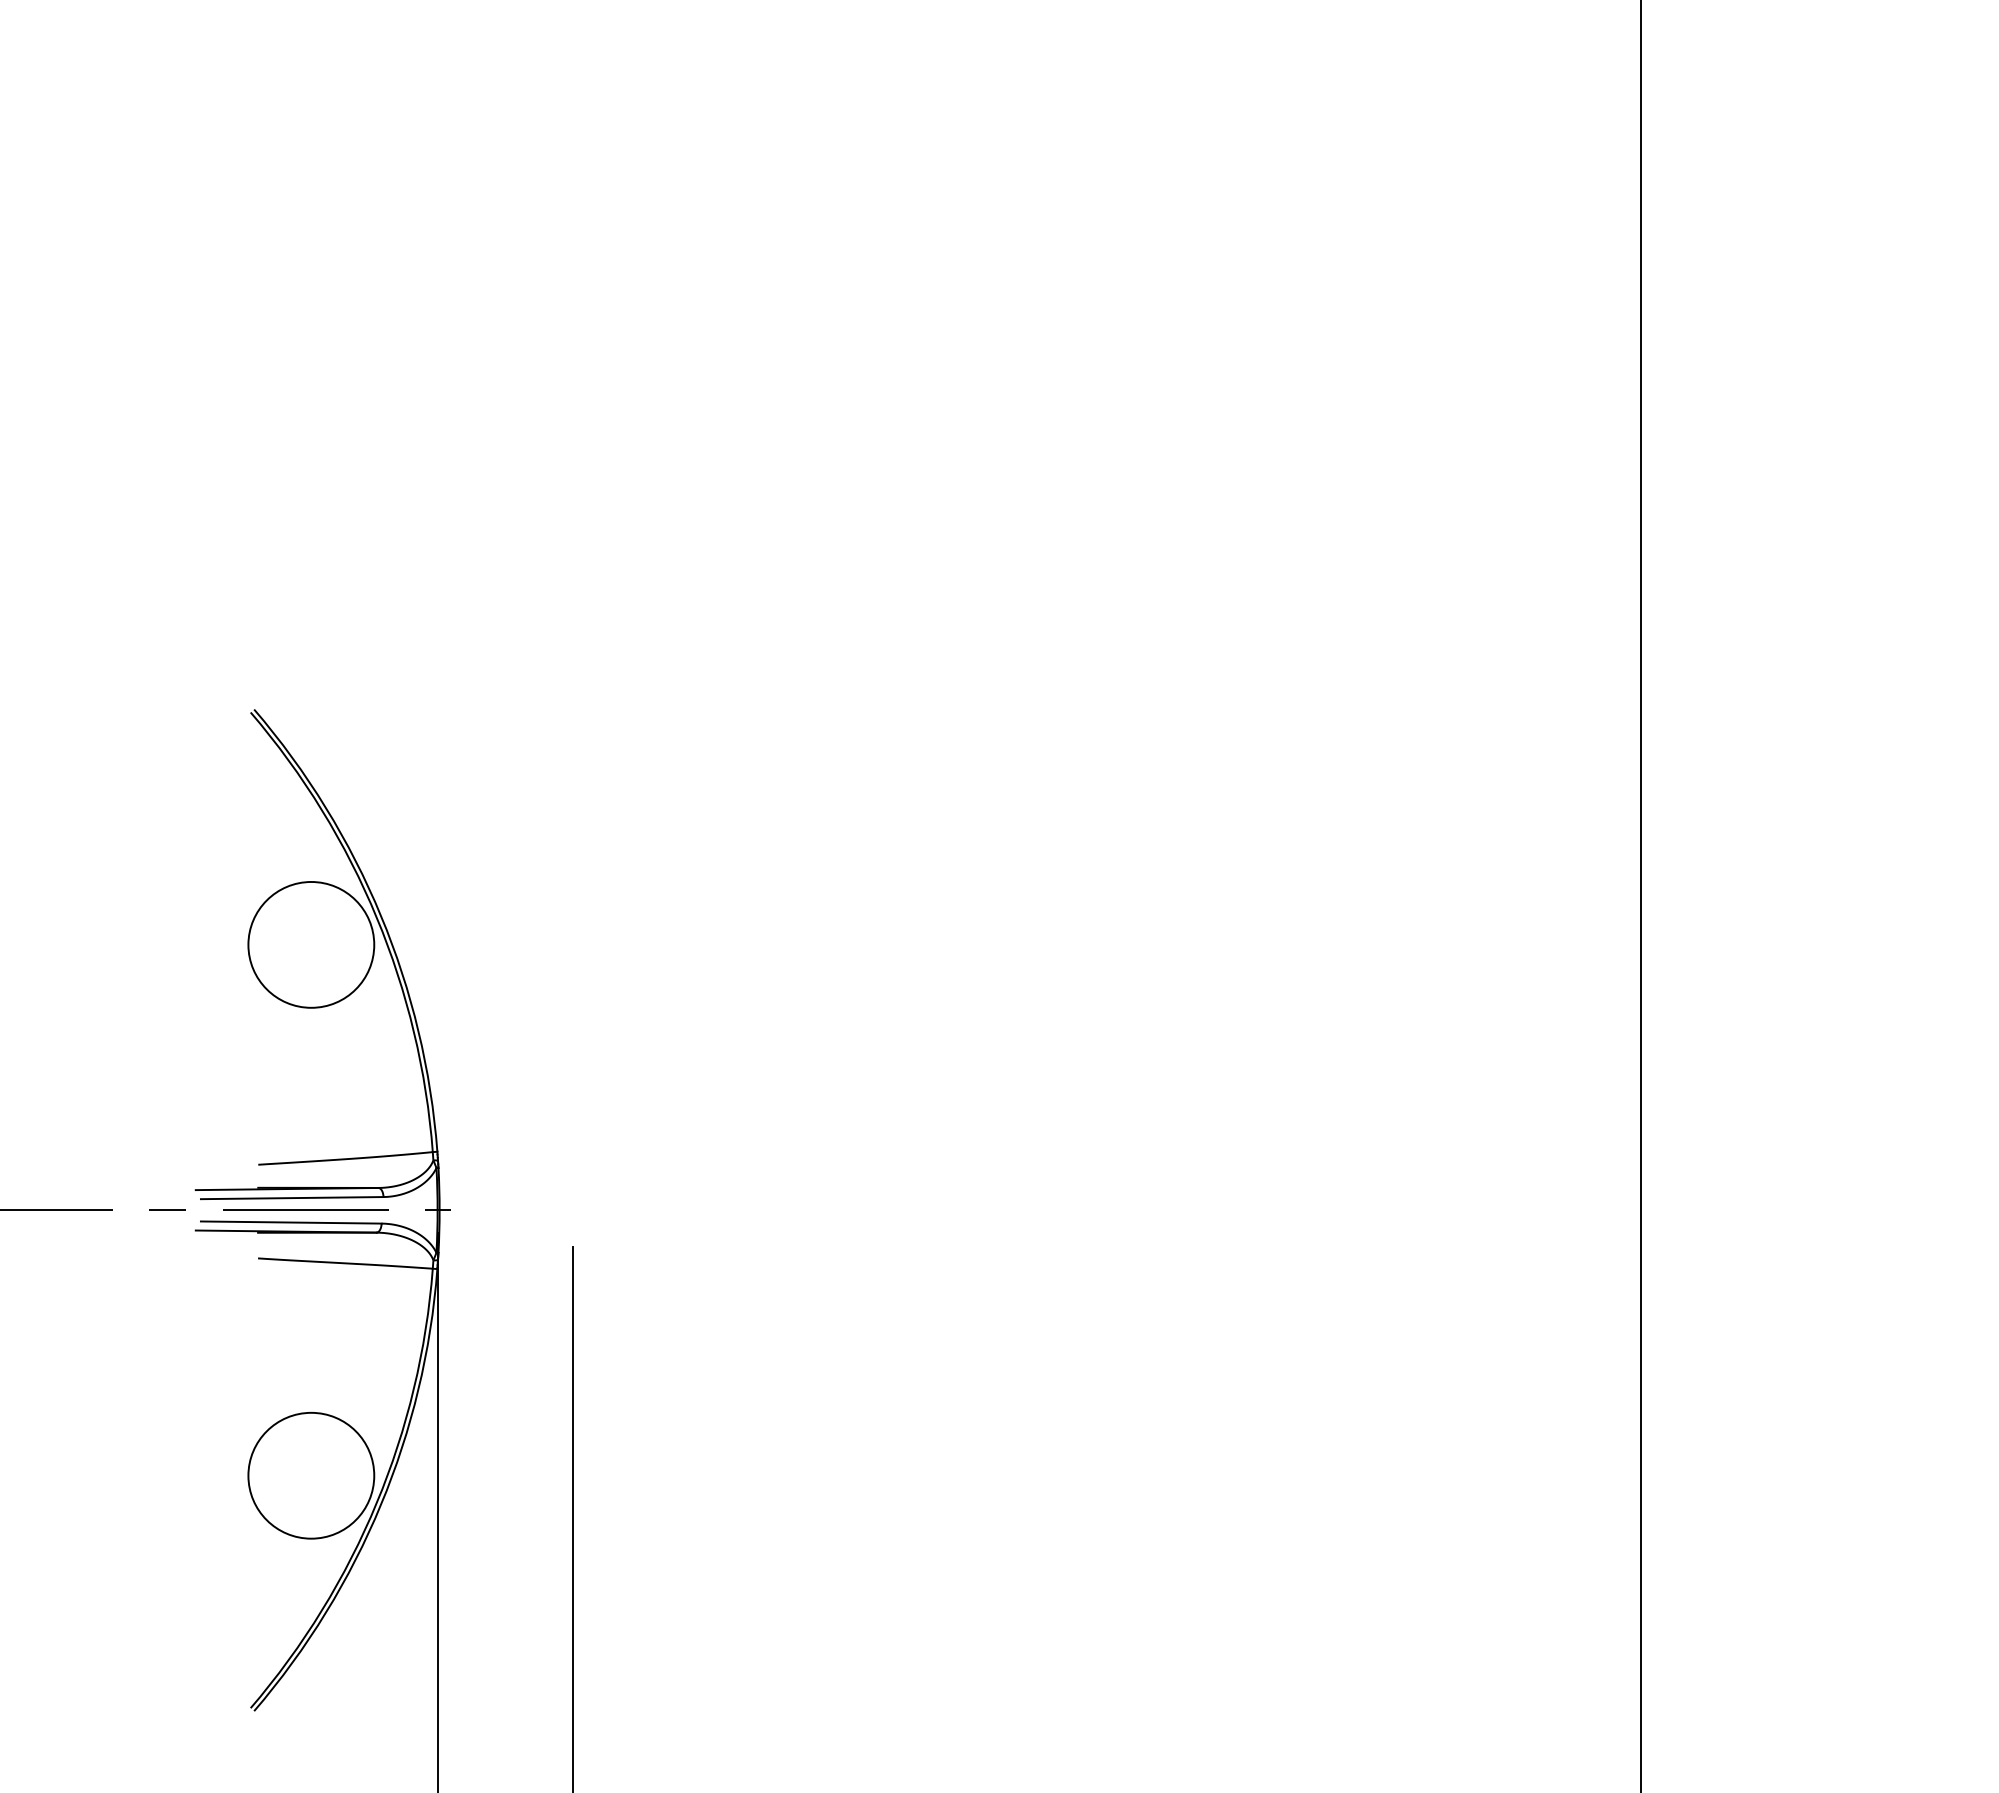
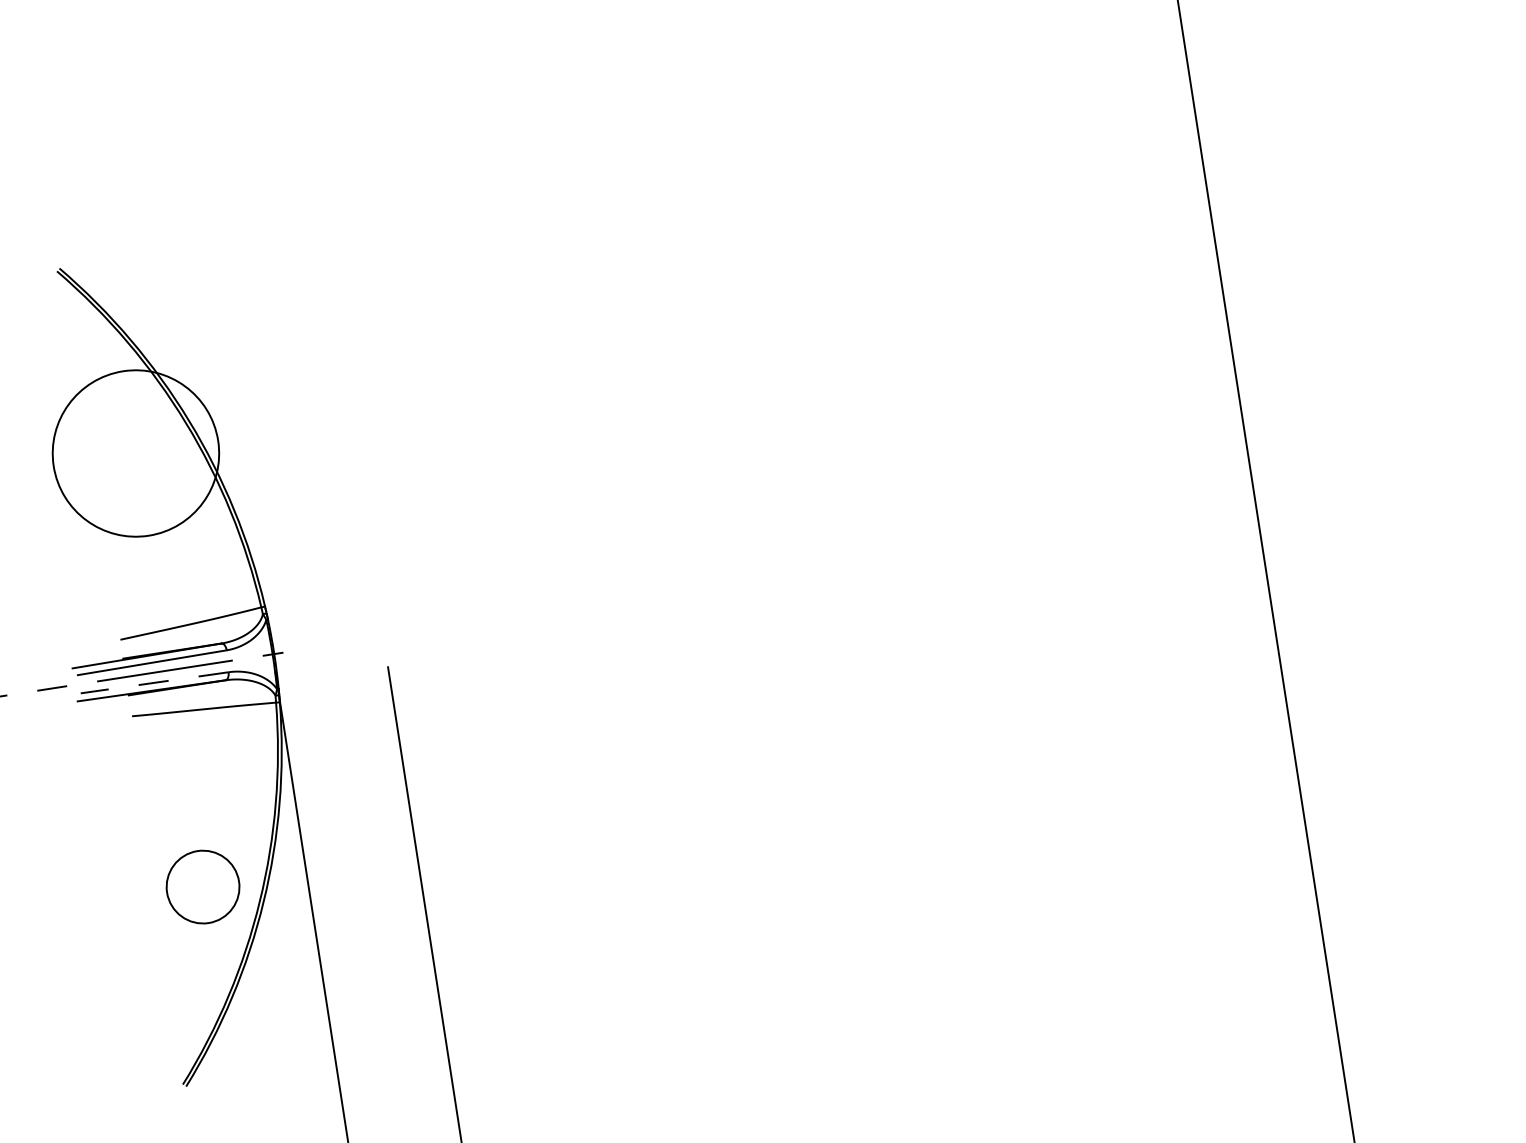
circle: (311, 944) -> (136, 453), size x1.6
line: (290, 1222) -> (154, 682), solid -> dashed
circle: (311, 1475) -> (203, 886), size x0.7

